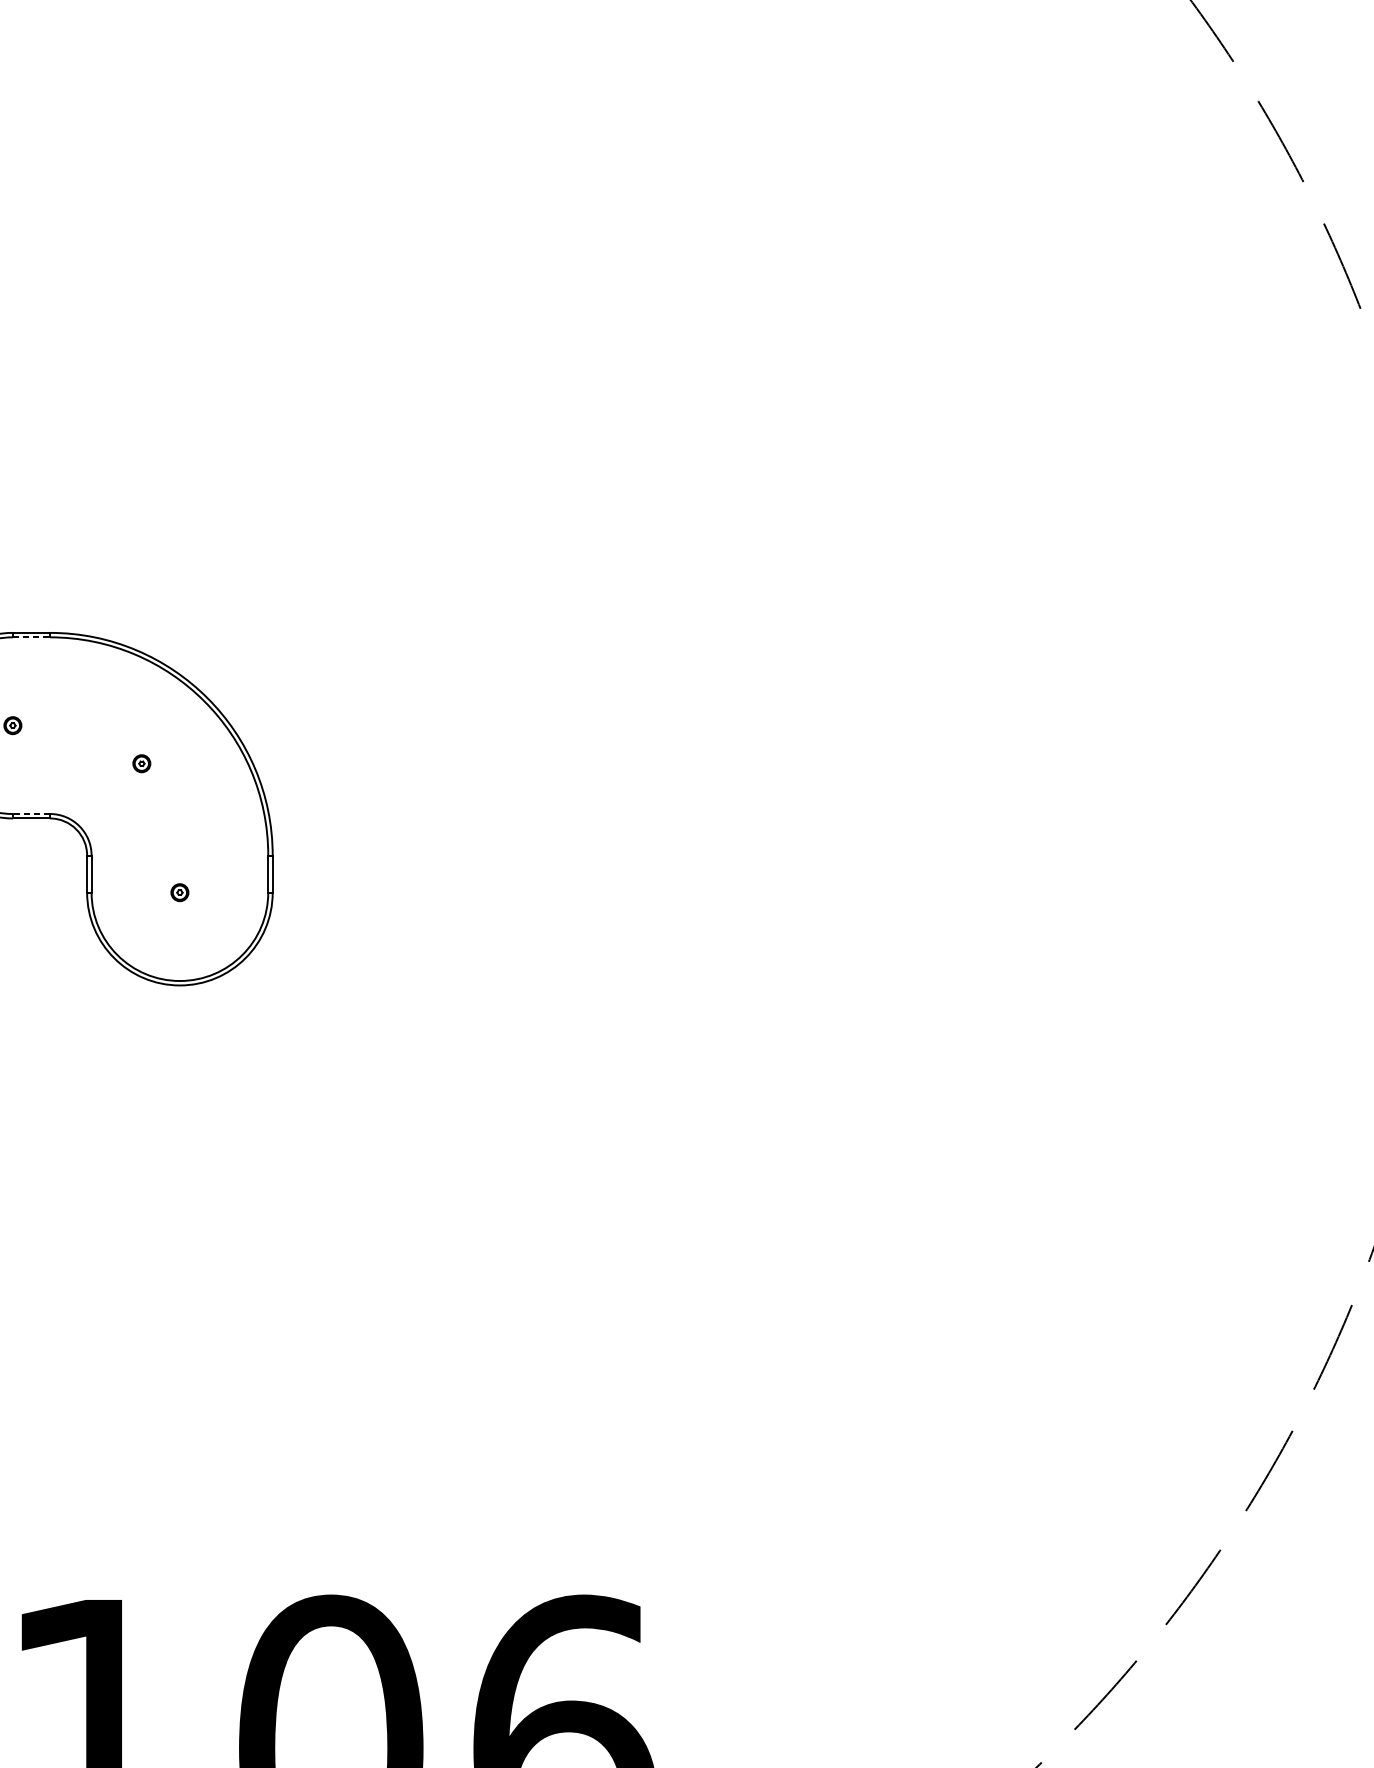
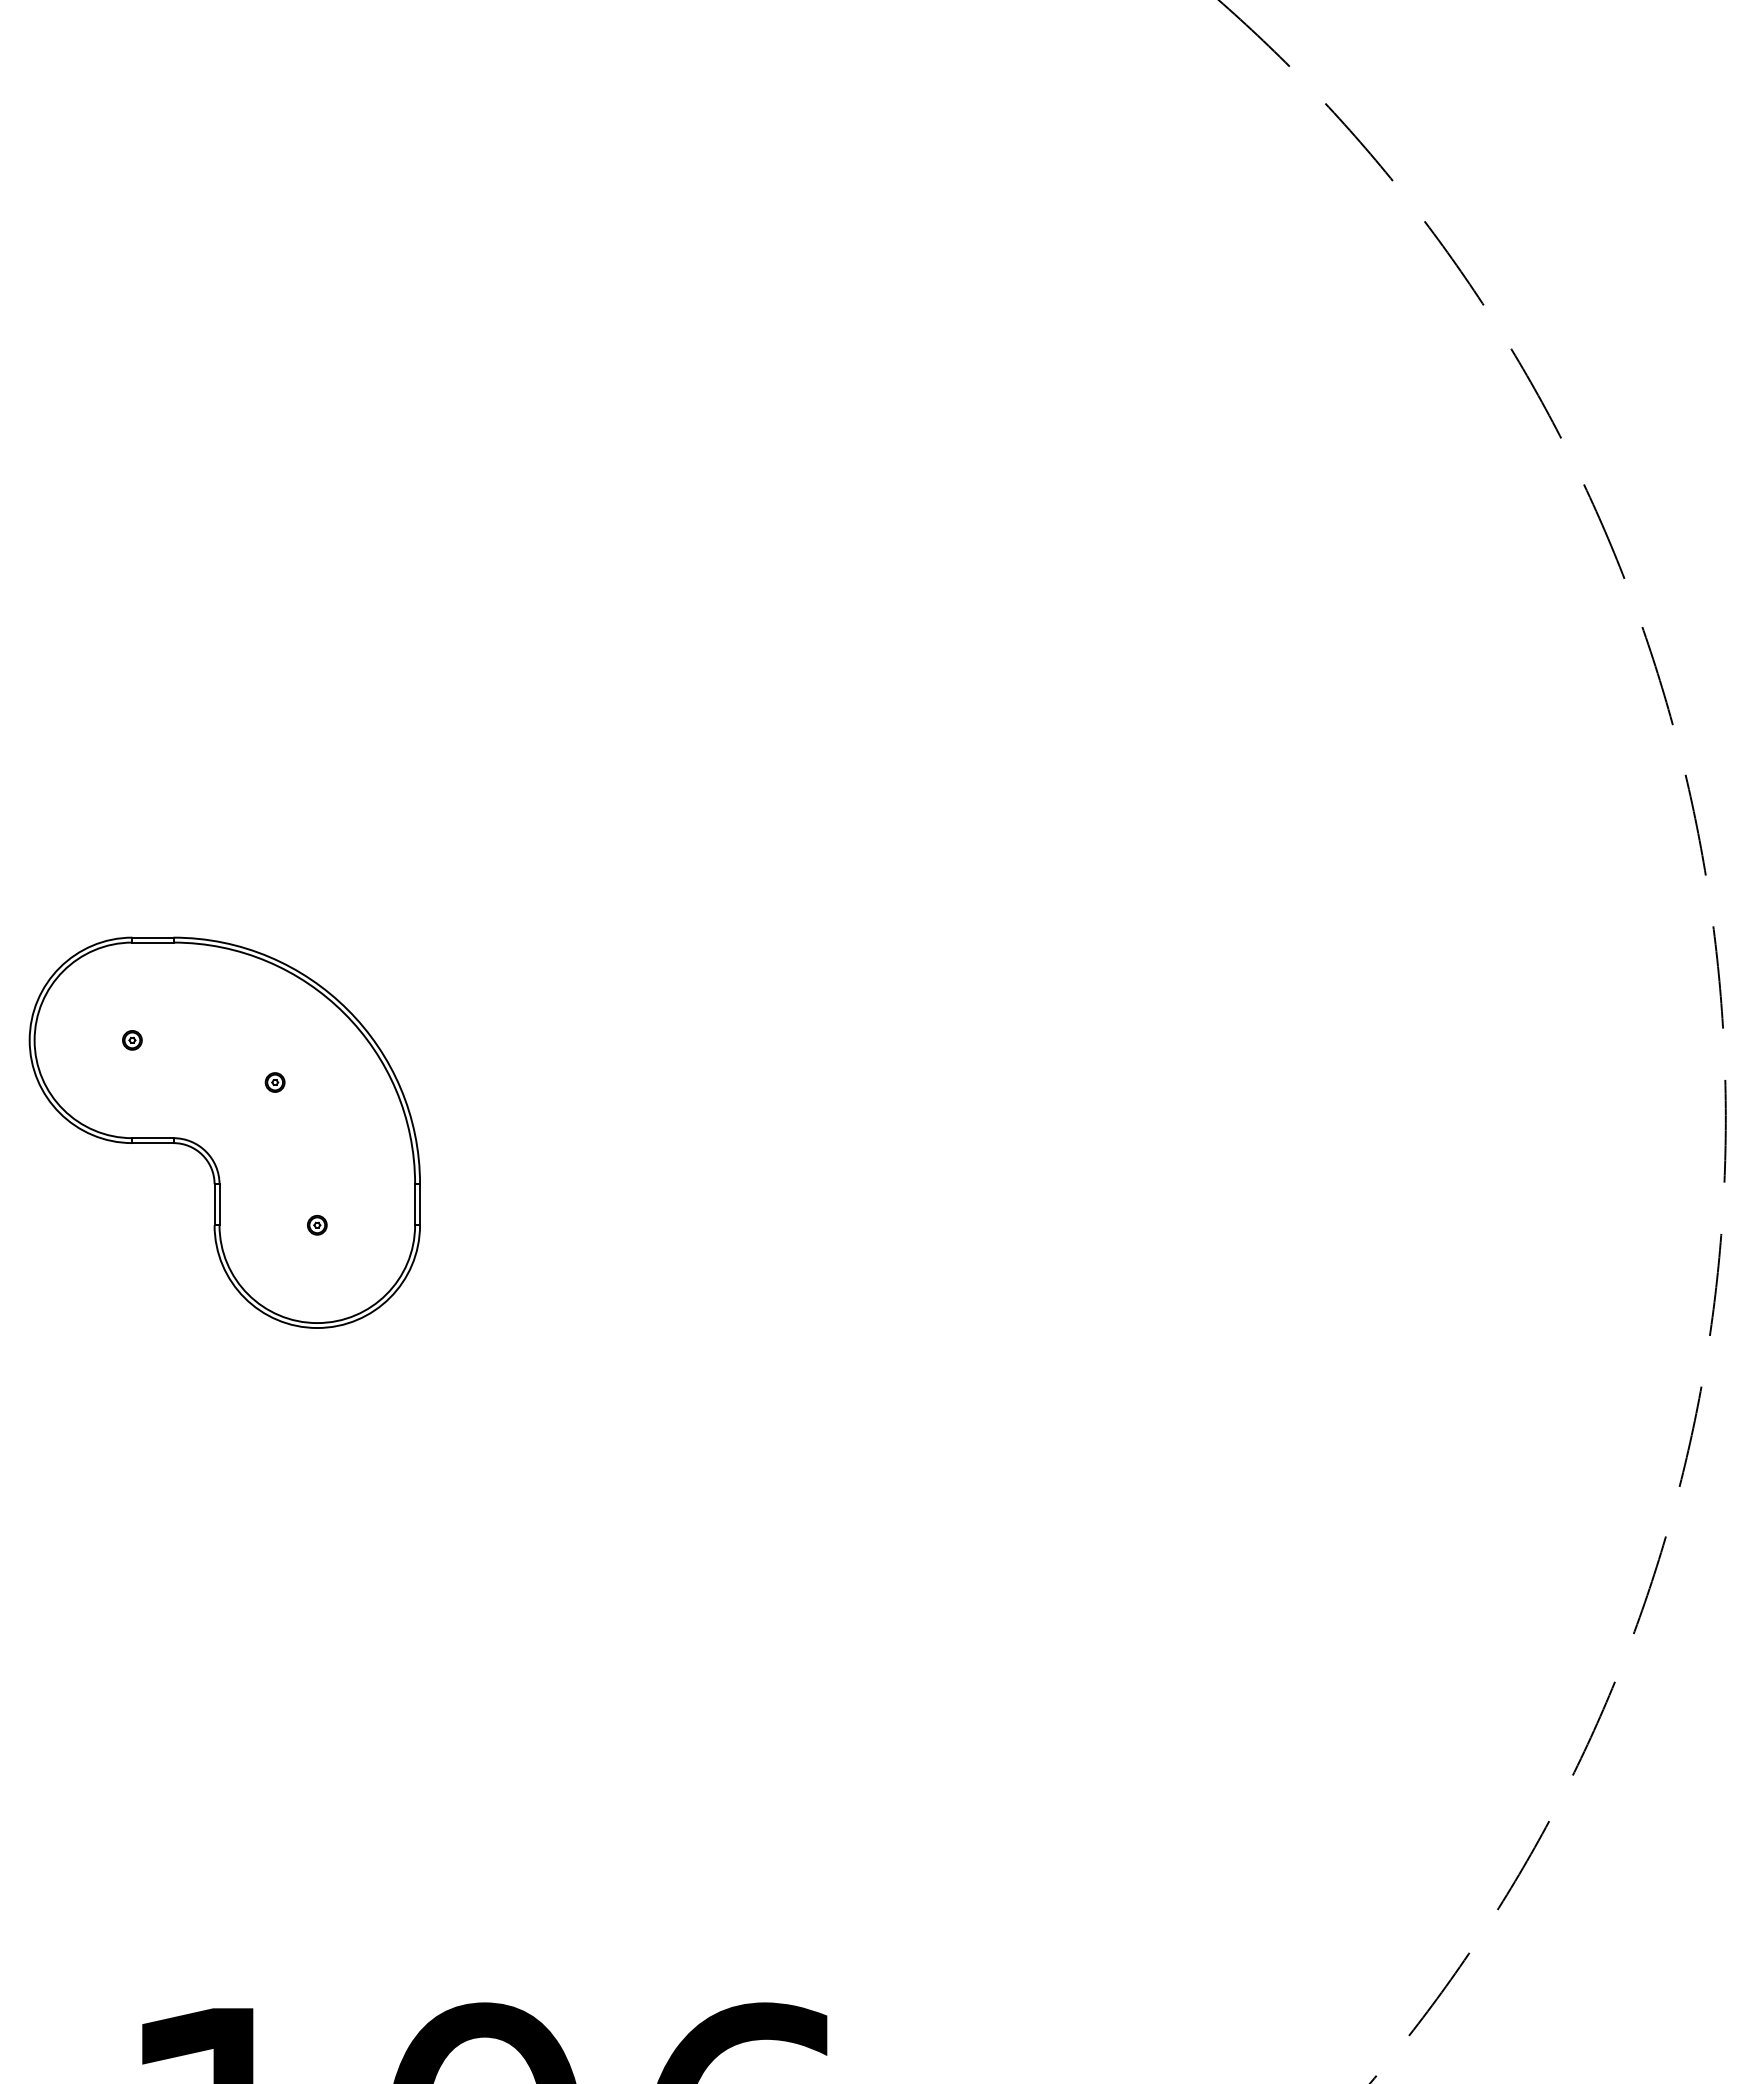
line: (31, 637) -> (152, 942), dashed -> solid
line: (31, 814) -> (152, 1138), dashed -> solid

